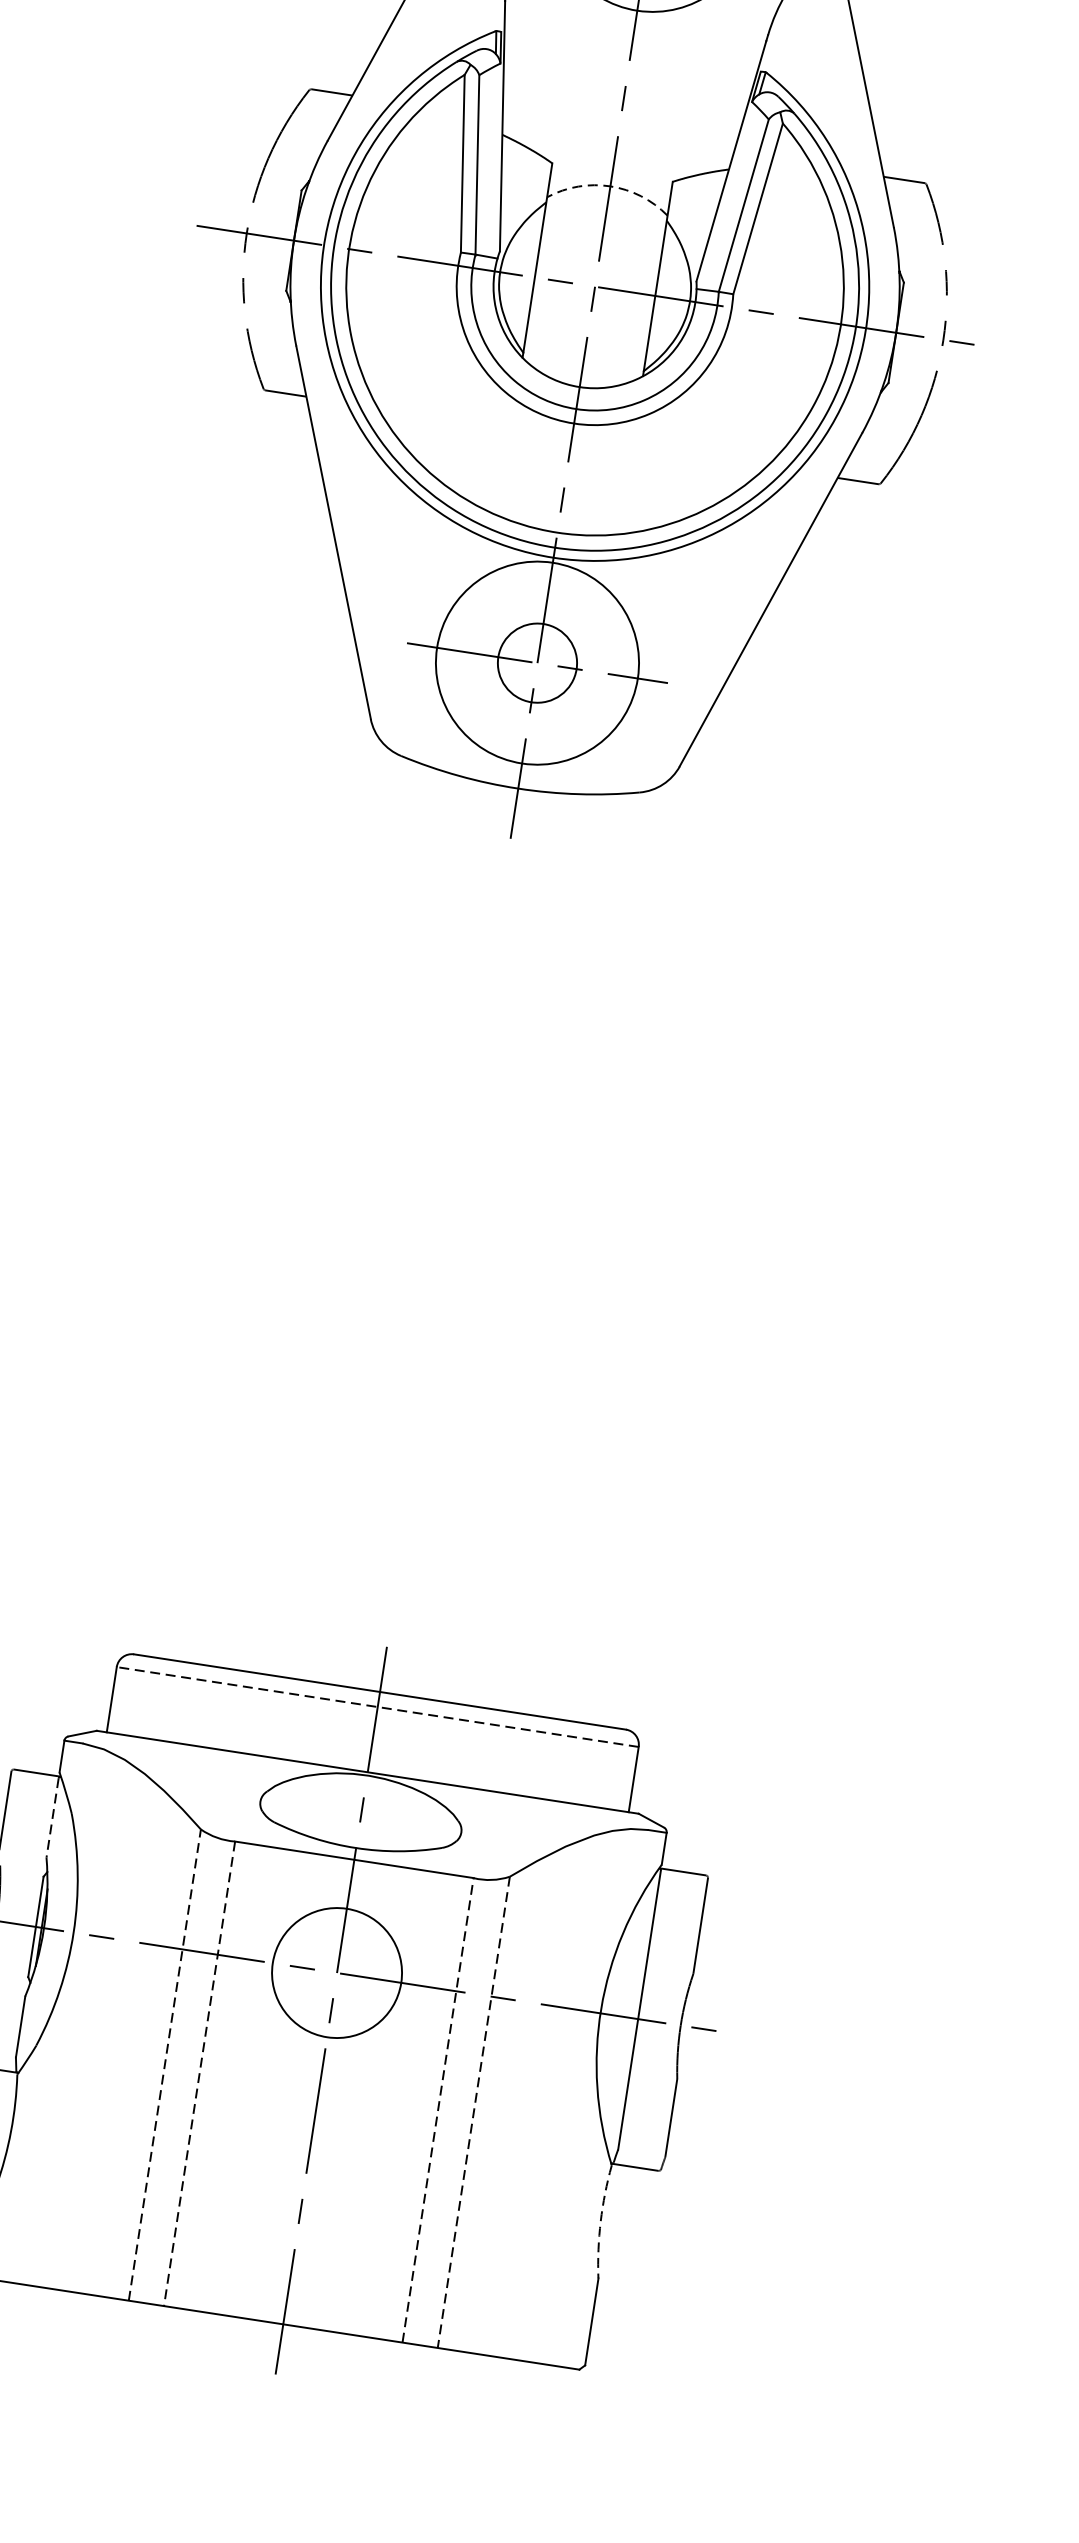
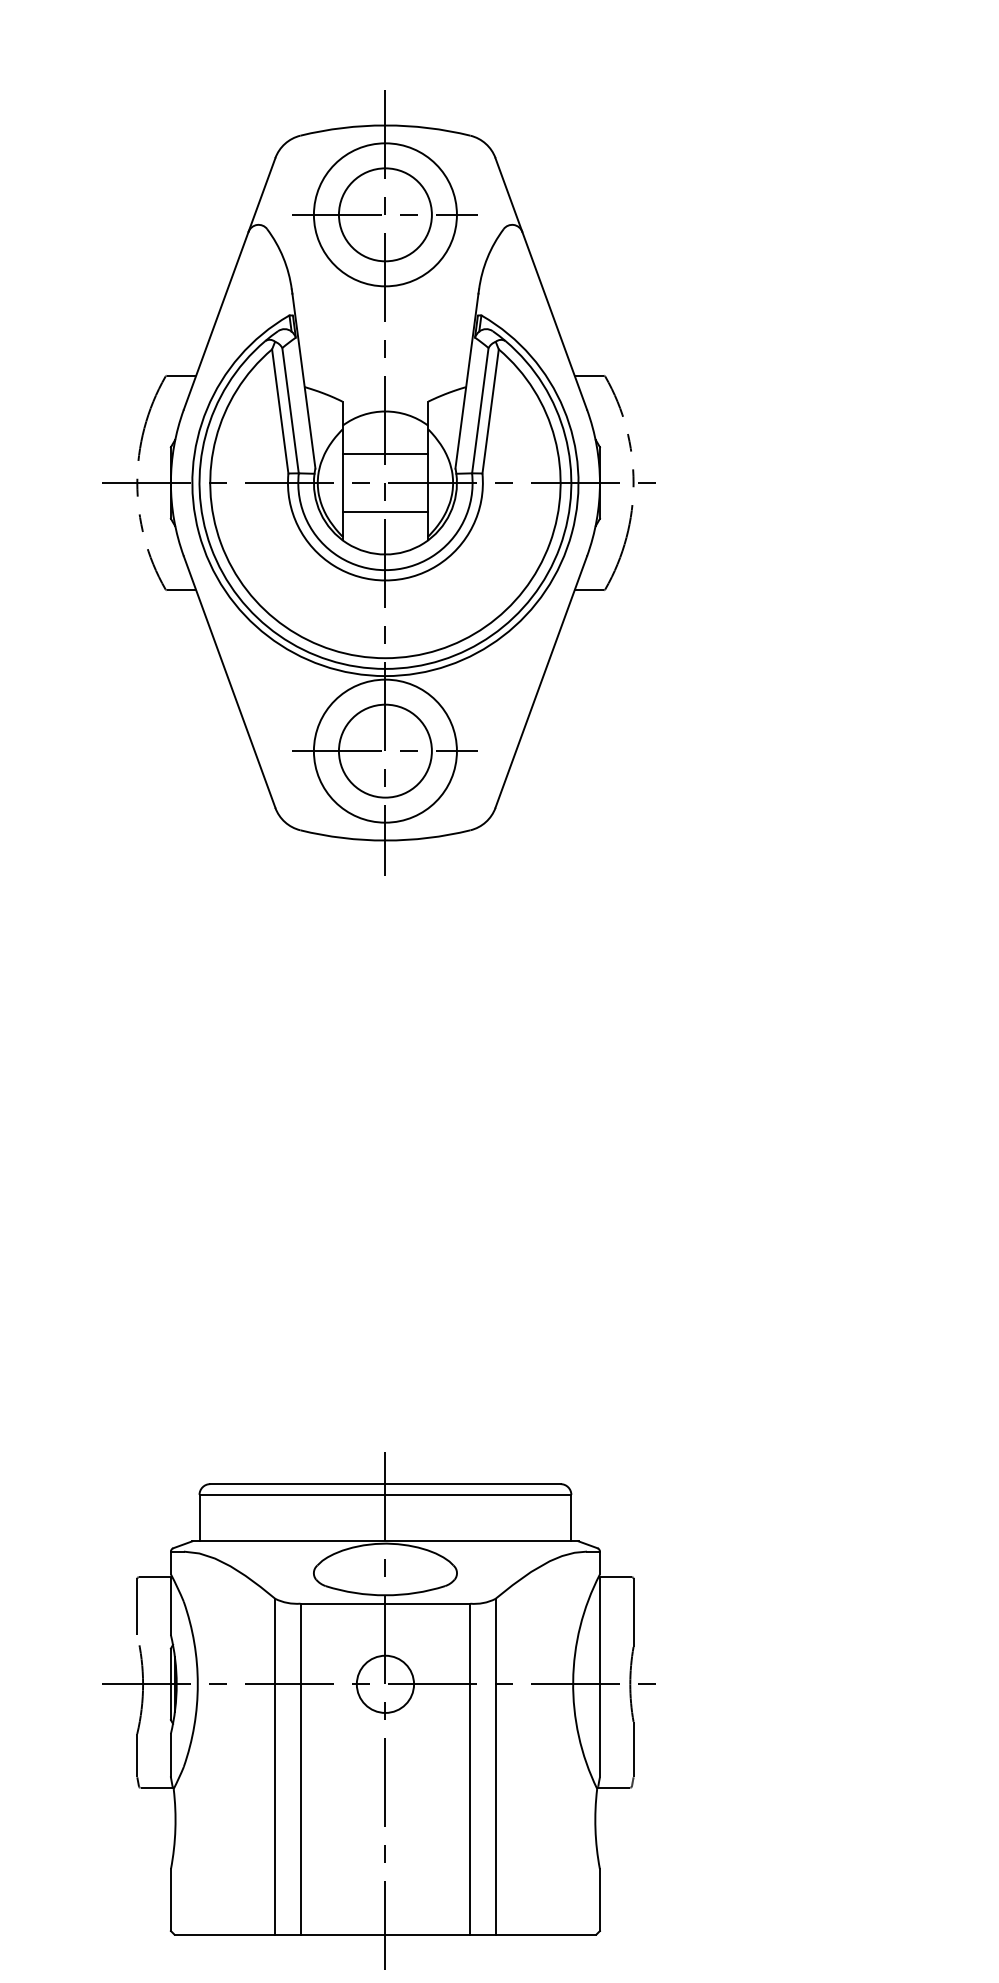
arc: (610, 186) -> (385, 411), dashed -> solid
line: (601, 246) -> (385, 454), added
line: (589, 326) -> (385, 511), added
circle: (536, 662) -> (384, 750), size x1.67
line: (377, 1706) -> (385, 1494), dashed -> solid
line: (51, 1818) -> (170, 1607), dashed -> solid
circle: (337, 1971) -> (385, 1683), size x0.62
line: (165, 2064) -> (275, 1766), dashed -> solid
line: (199, 2074) -> (300, 1769), dashed -> solid
line: (438, 2109) -> (470, 1768), dashed -> solid
line: (473, 2111) -> (495, 1766), dashed -> solid
arc: (600, 2221) -> (595, 1829), dashed -> solid

